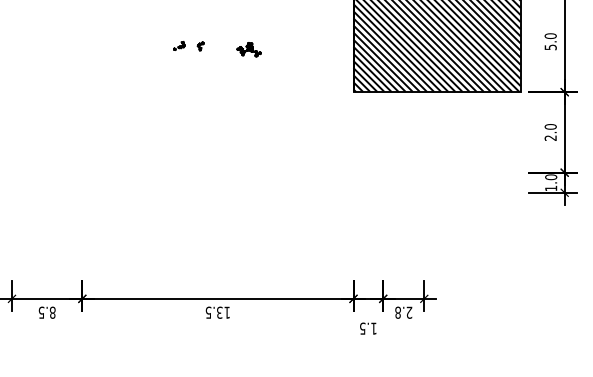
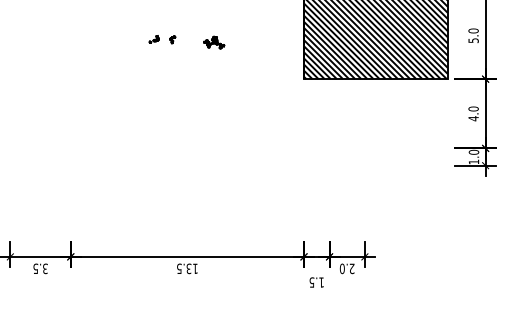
text: (550, 137) -> (473, 118), 2.0 -> 4.0
text: (52, 312) -> (45, 268), 8.5 -> 3.5
text: (397, 312) -> (341, 268), 2.8 -> 2.0

